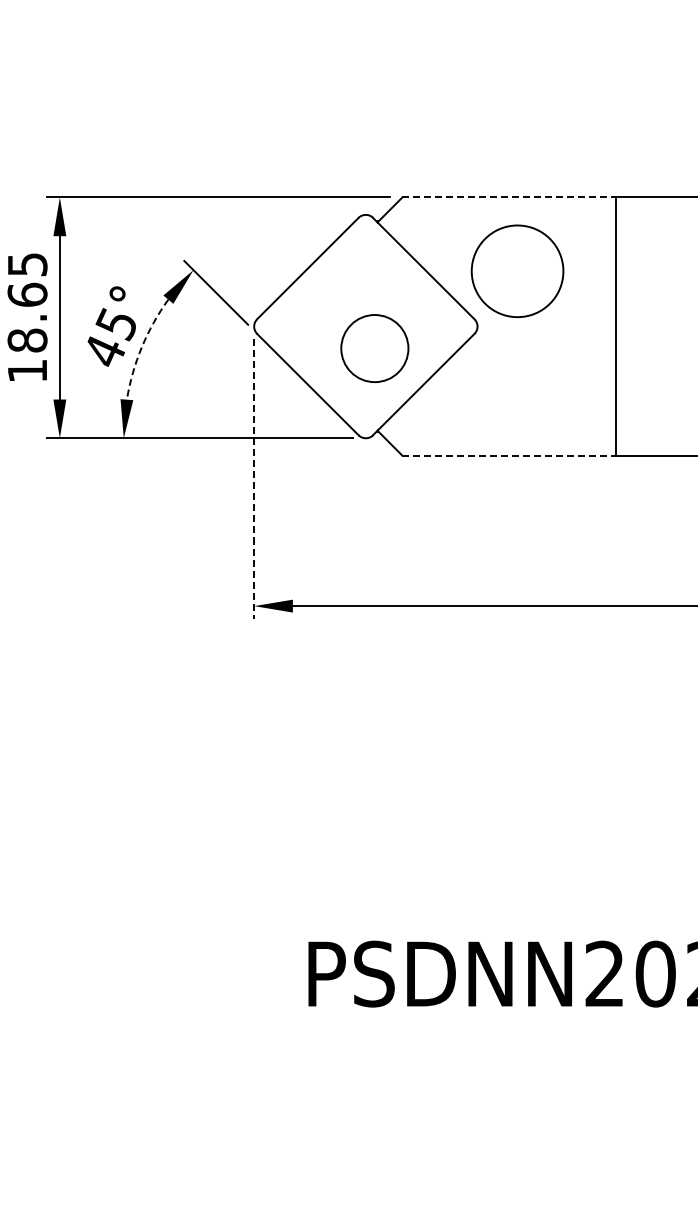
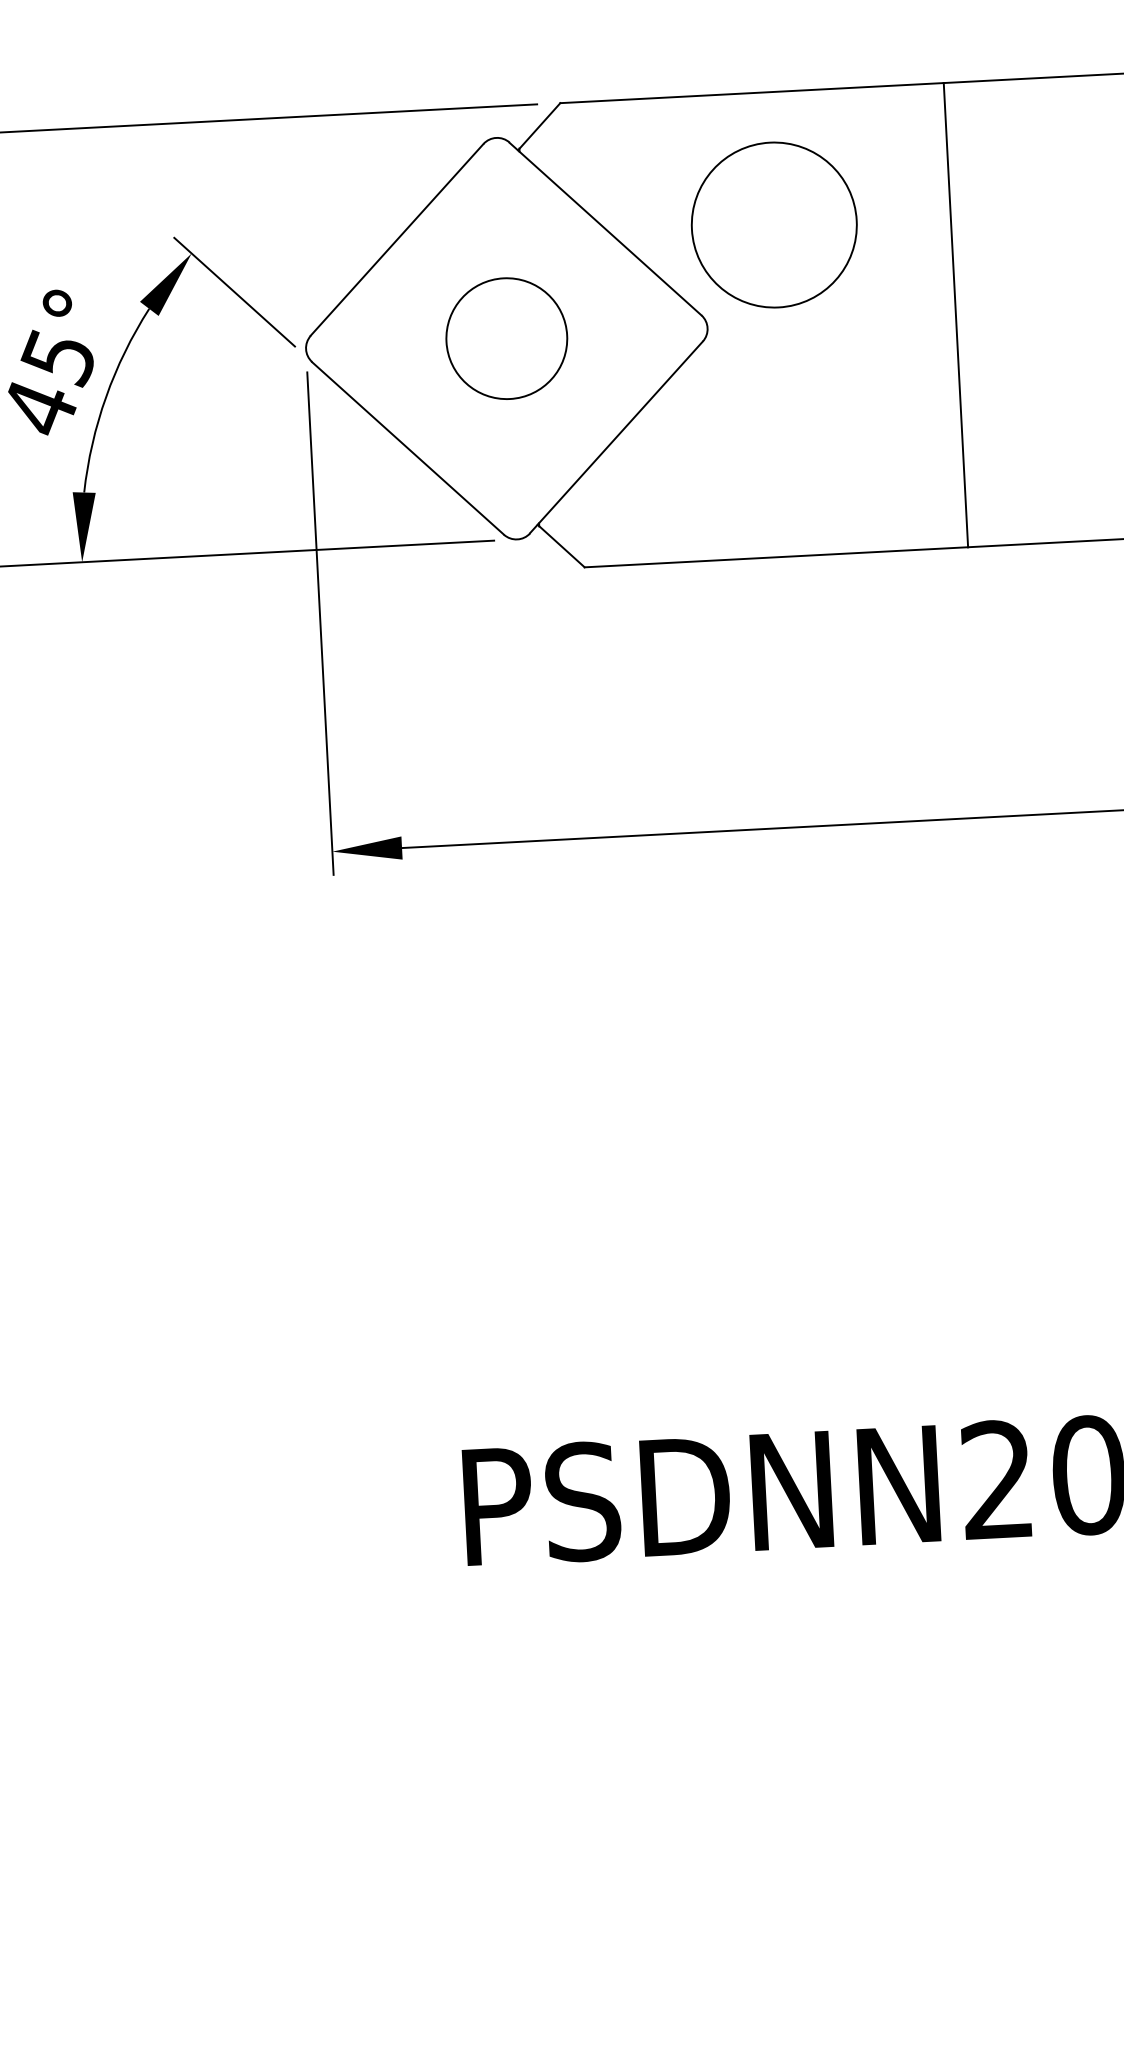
line: (509, 197) -> (752, 93), dashed -> solid
arc: (141, 347) -> (105, 397), dashed -> solid
circle: (374, 348) -> (506, 338), moved
line: (509, 455) -> (777, 556), dashed -> solid
line: (254, 479) -> (321, 624), dashed -> solid

